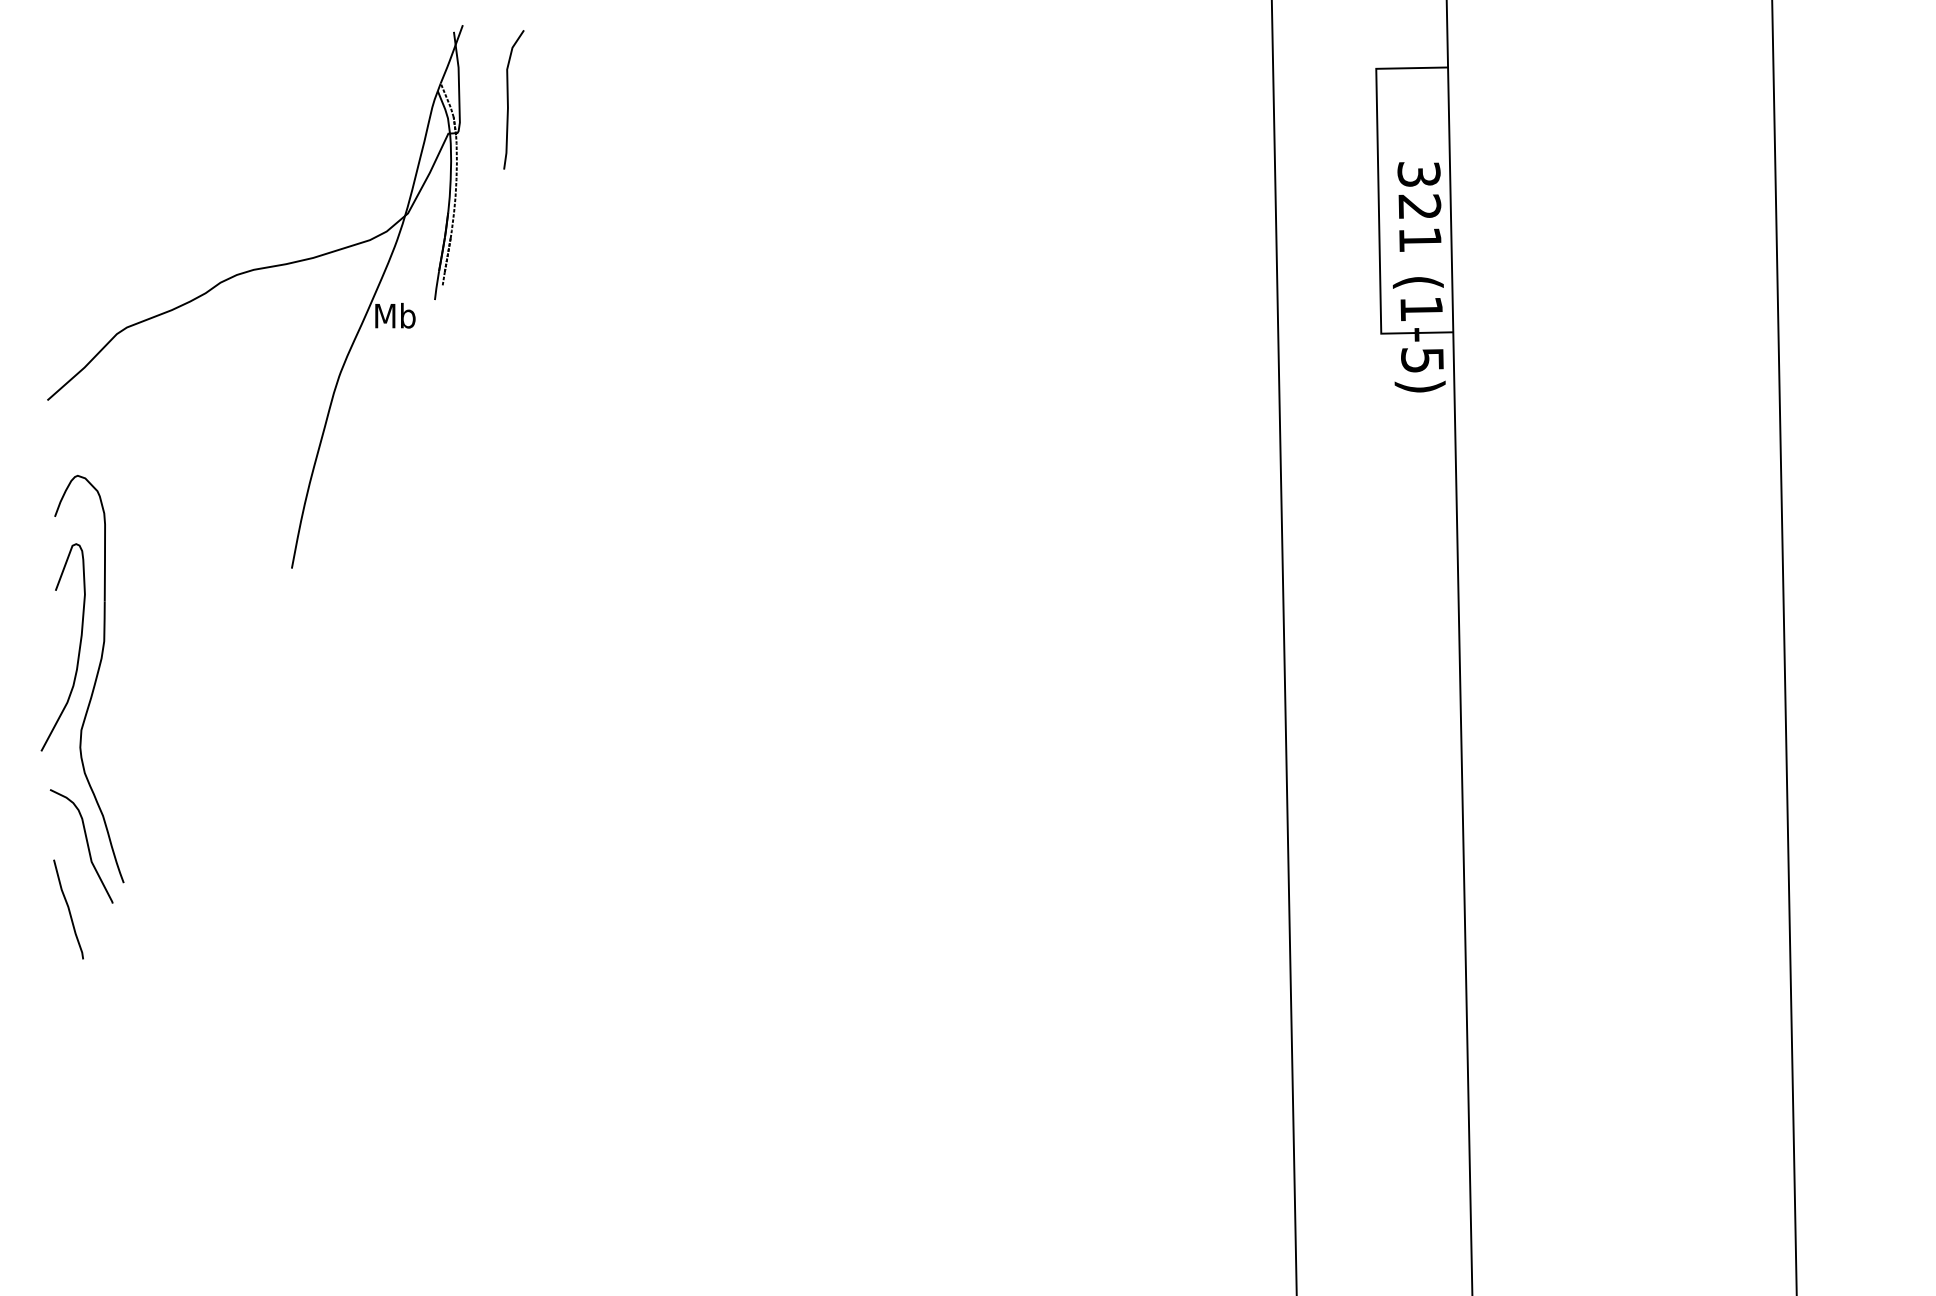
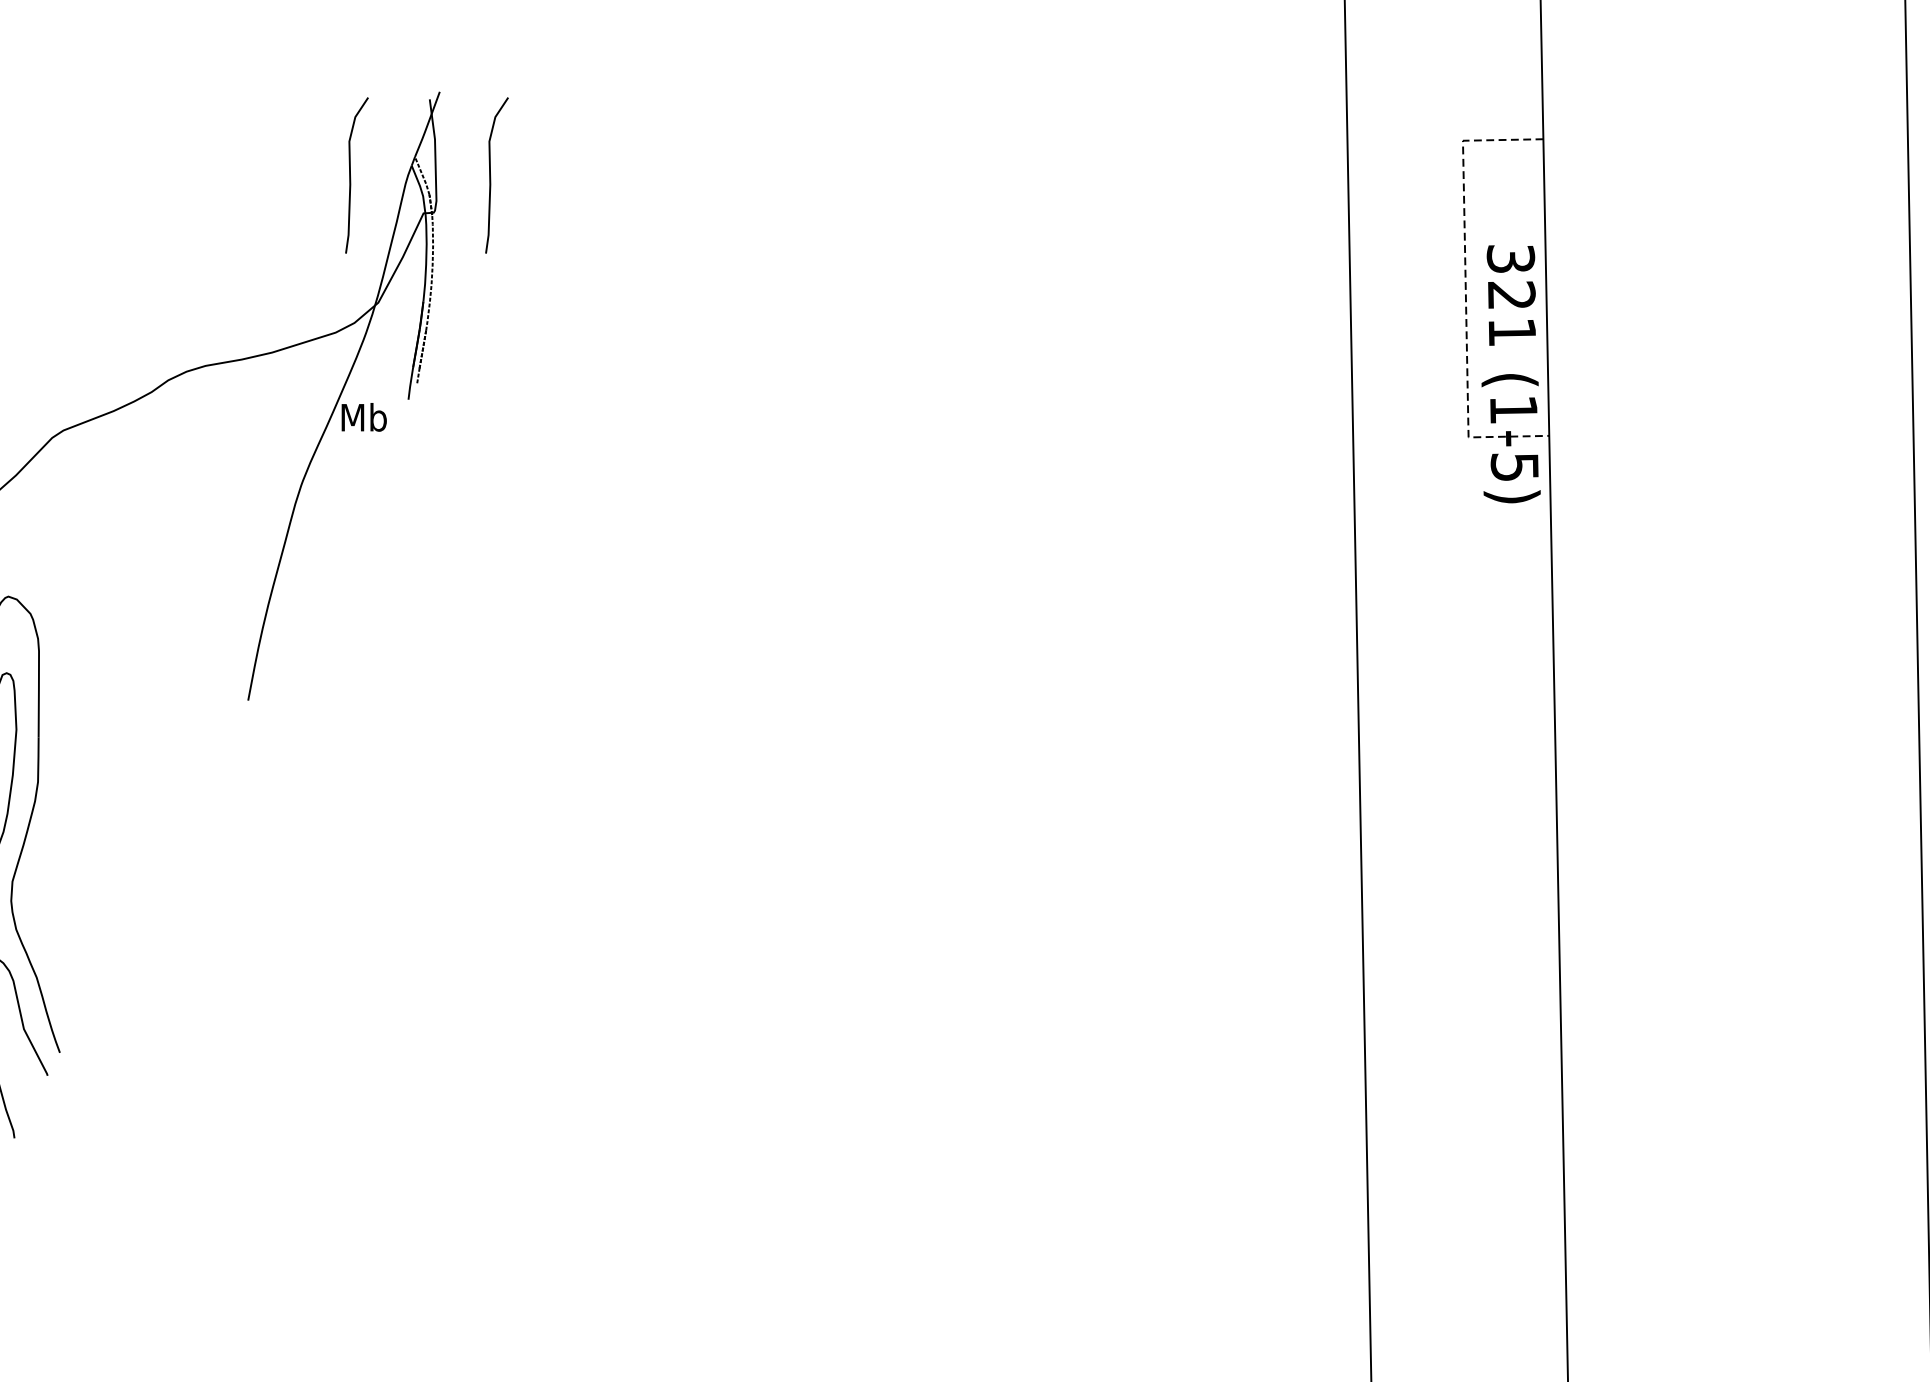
curve: (383, 99) -> (350, 175), added
line: (1378, 201) -> (1465, 289), solid -> dashed

